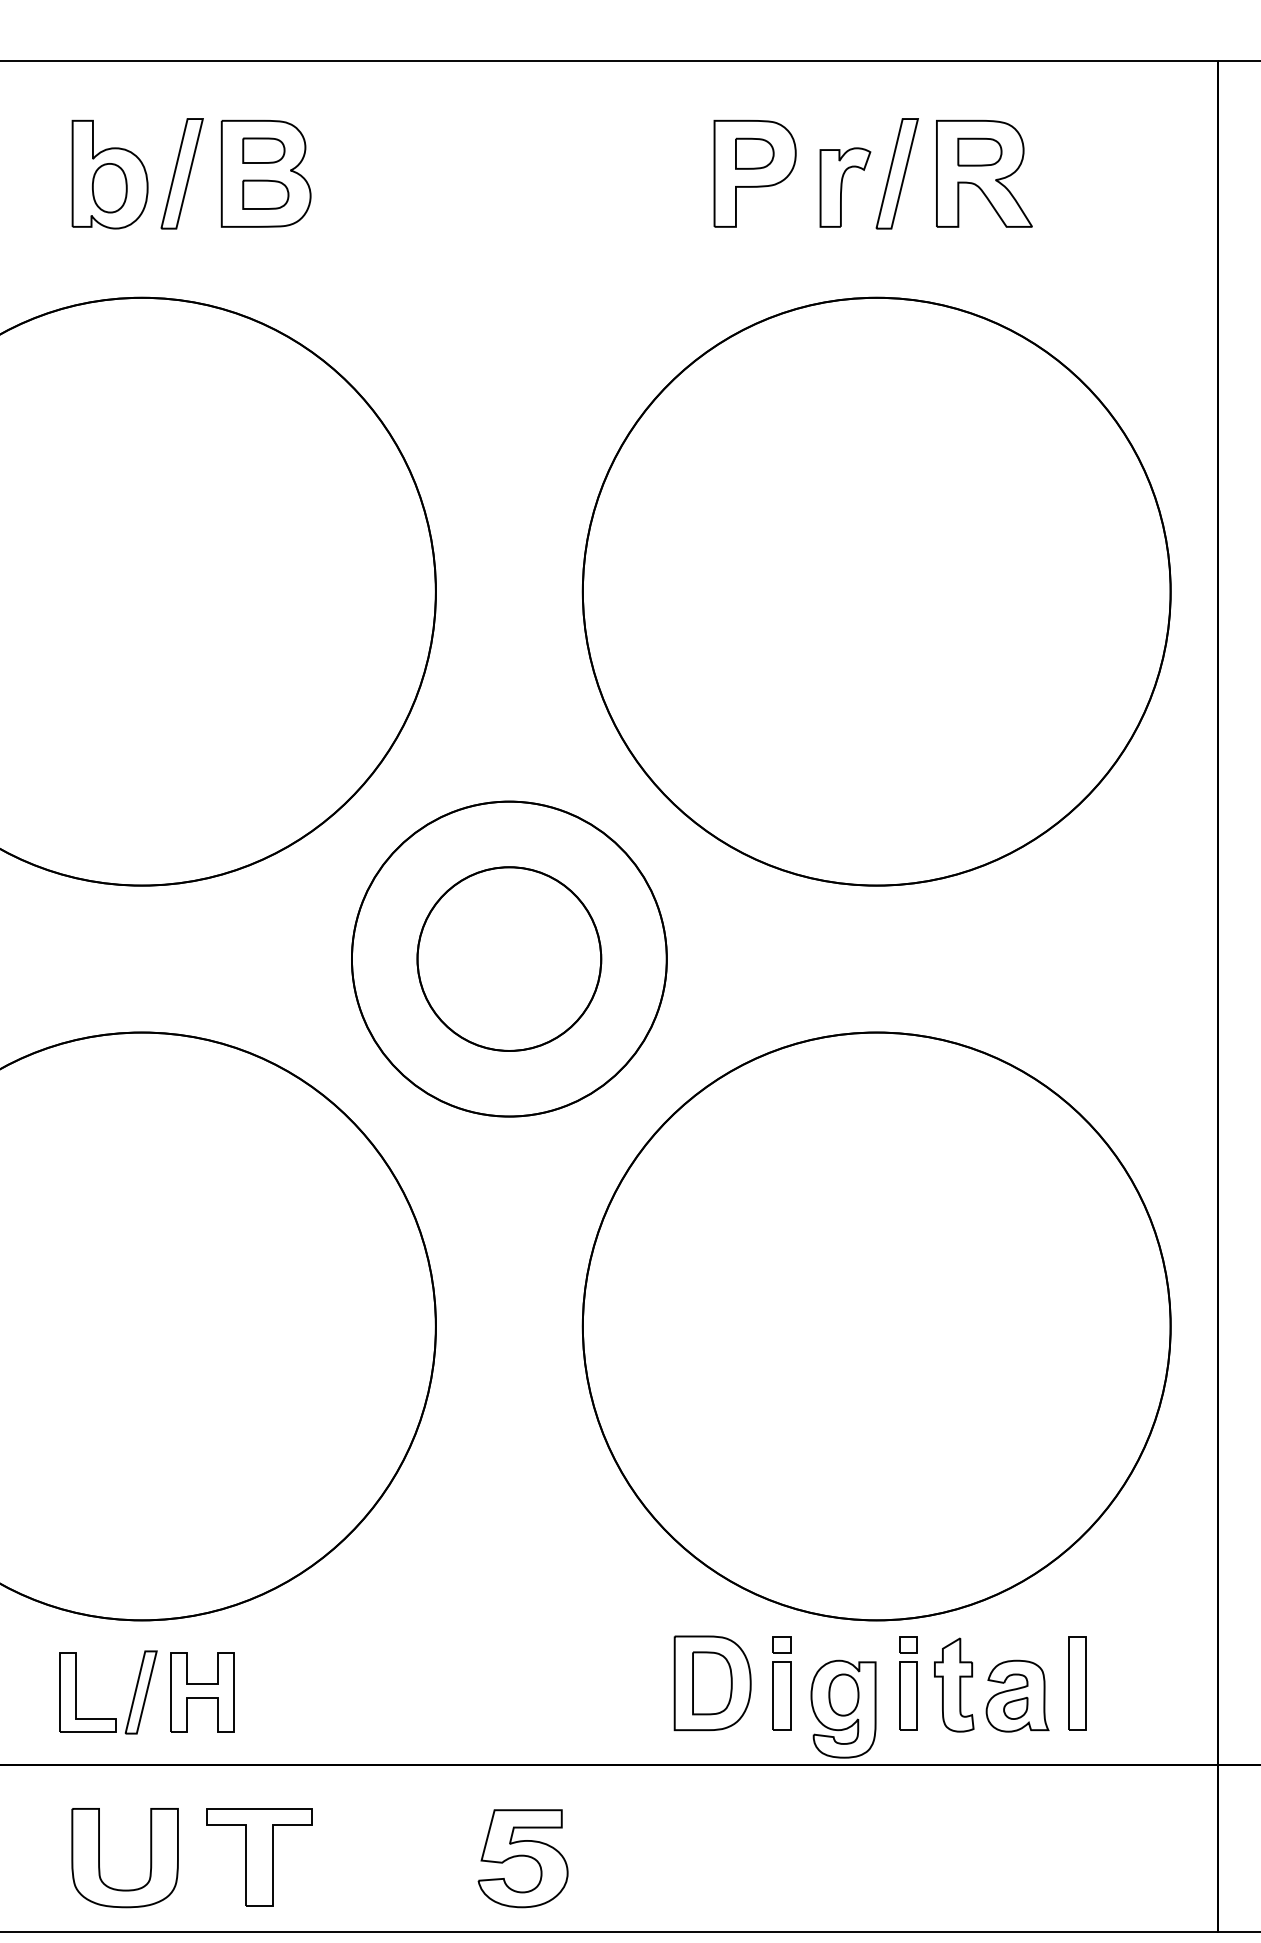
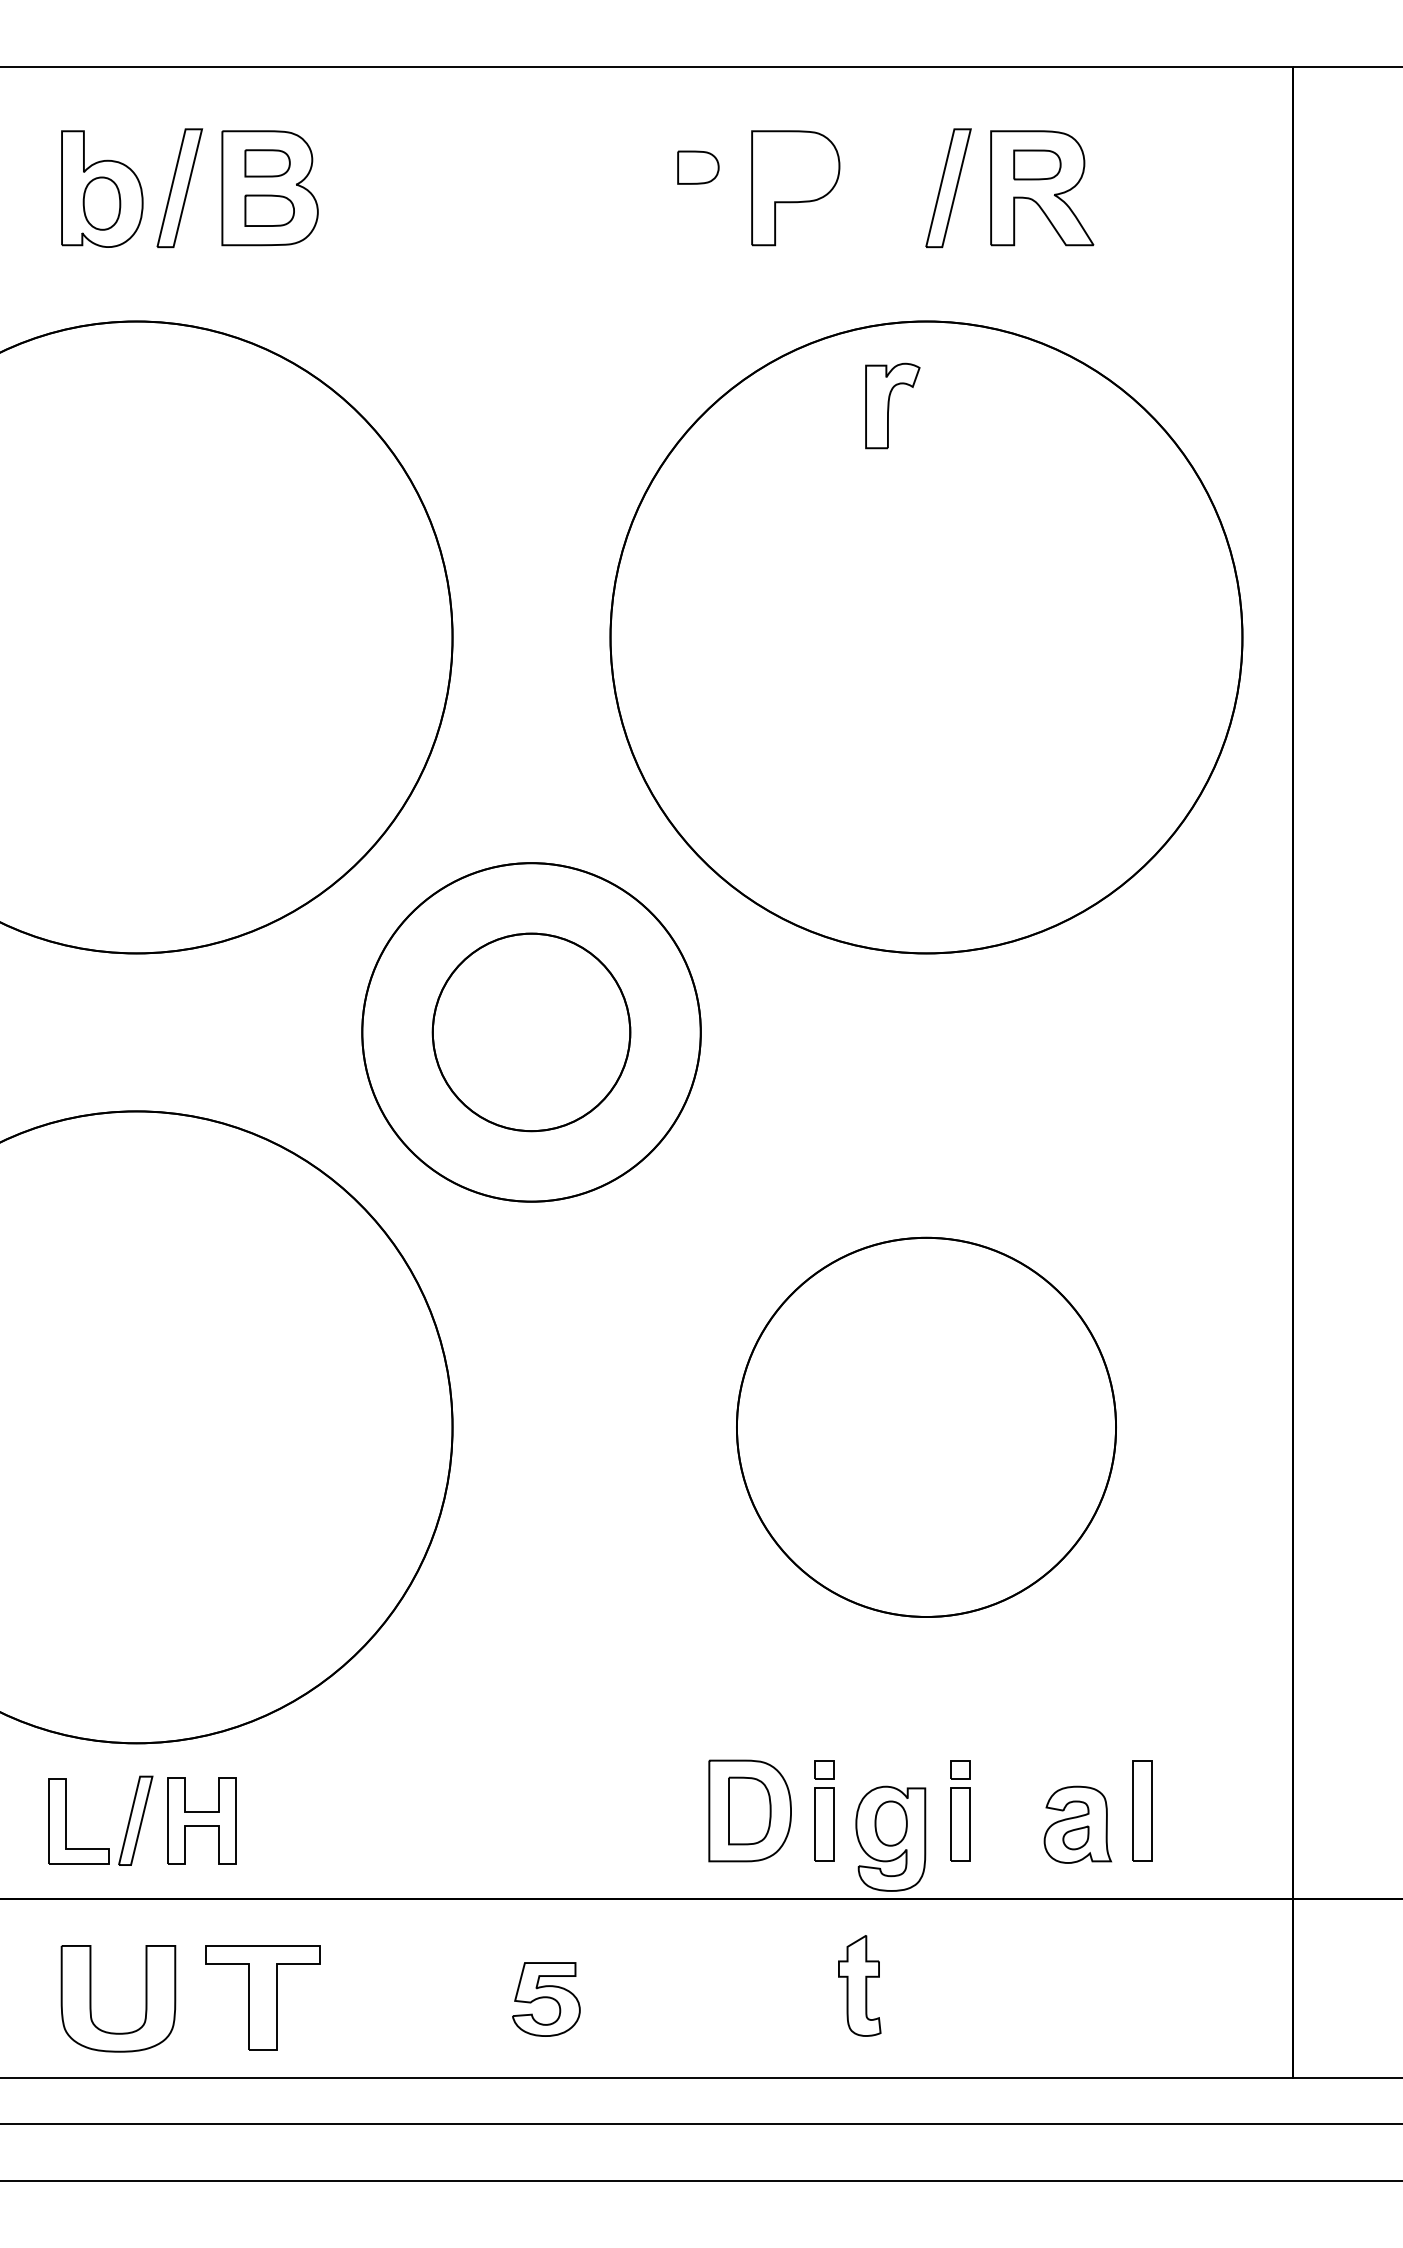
part: (754, 153) -> (698, 167), moved
part: (845, 187) -> (892, 405), moved
part: (876, 1326) -> (926, 1427), size x0.6
part: (953, 1684) -> (859, 1985), moved
part: (523, 1858) -> (546, 1999), size x0.7

